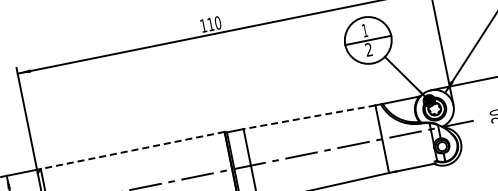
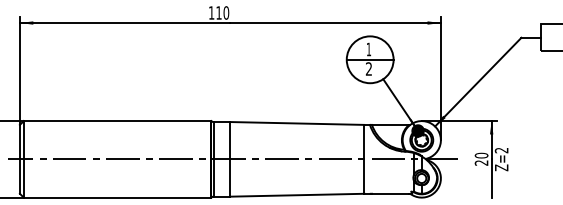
line: (309, 117) -> (297, 123), dashed -> solid
line: (132, 150) -> (117, 121), dashed -> solid

